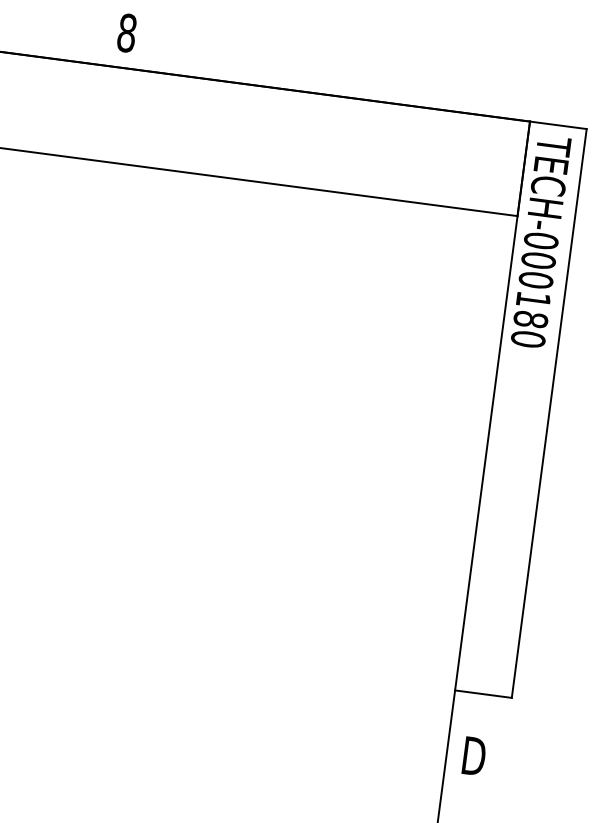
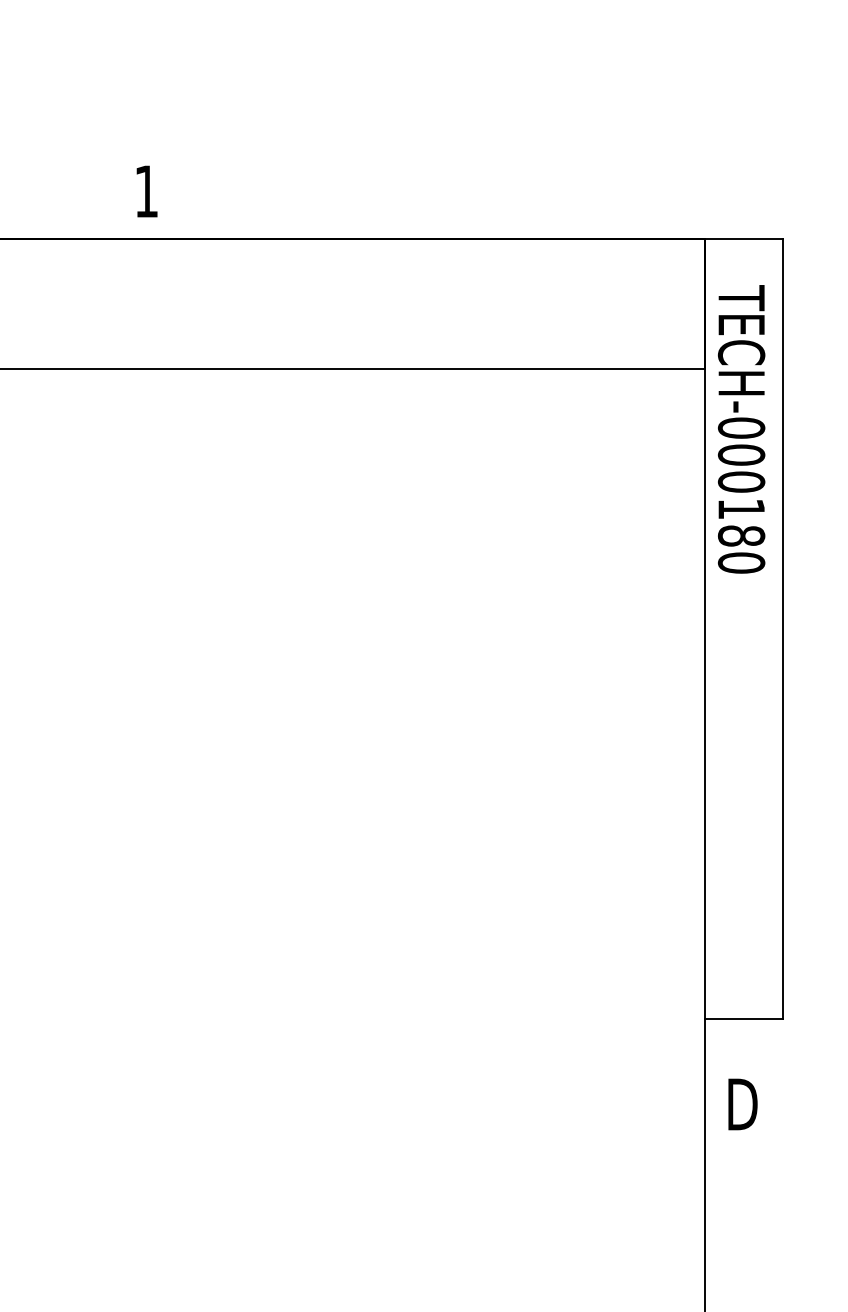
text: (126, 33) -> (146, 191), 8 -> 1
text: (541, 241) -> (741, 429), moved

